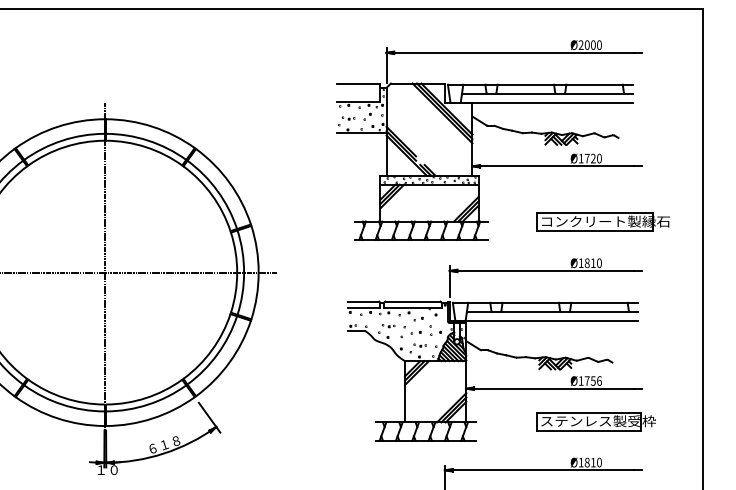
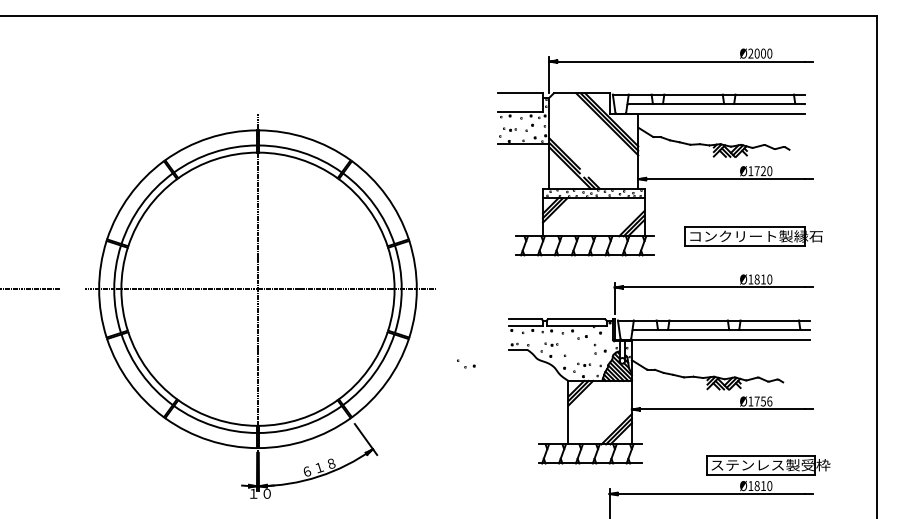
part: (603, 221) -> (753, 236), moved
part: (412, 329) -> (466, 363), moved
part: (596, 421) -> (768, 465), moved

